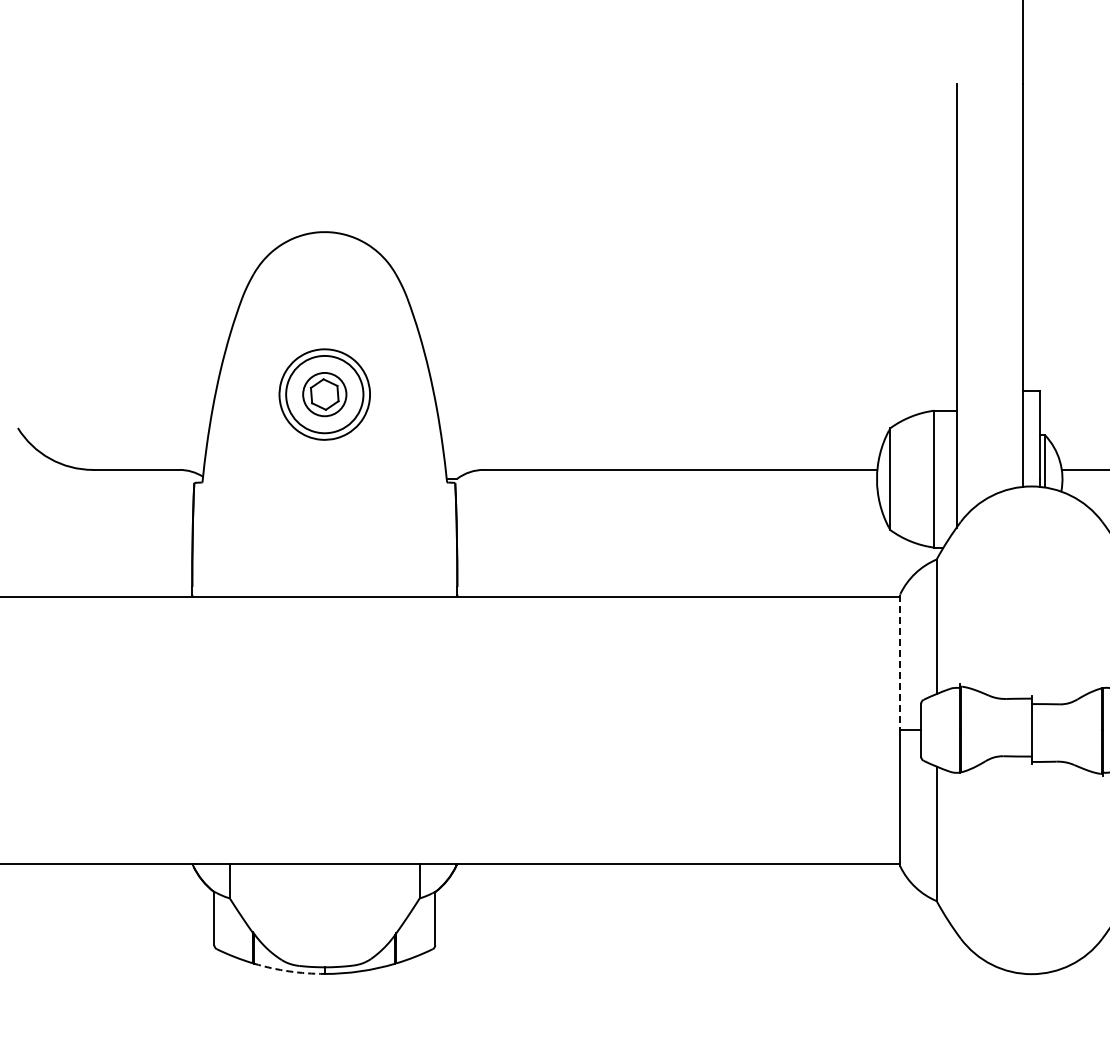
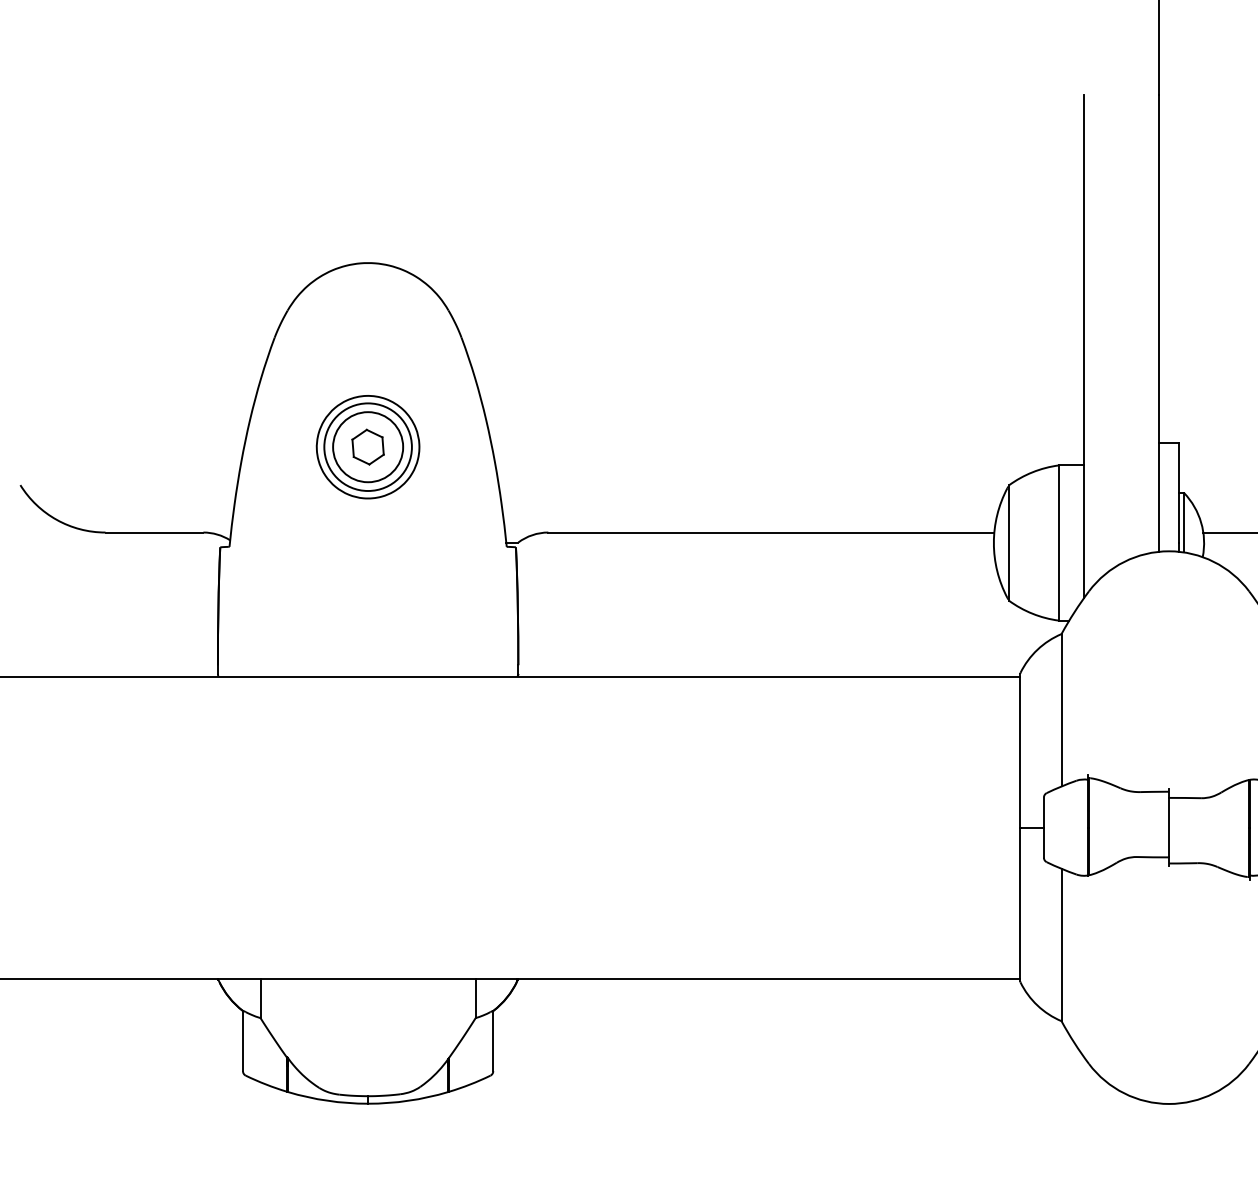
circle: (324, 394) -> (367, 447), size x1.43
line: (900, 662) -> (1020, 750), dashed -> solid
arc: (289, 971) -> (328, 1100), dashed -> solid

